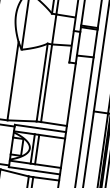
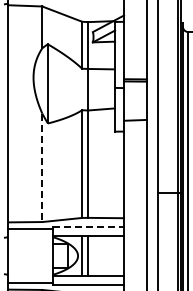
line: (13, 81) -> (42, 168), solid -> dashed
line: (41, 128) -> (89, 226), solid -> dashed

